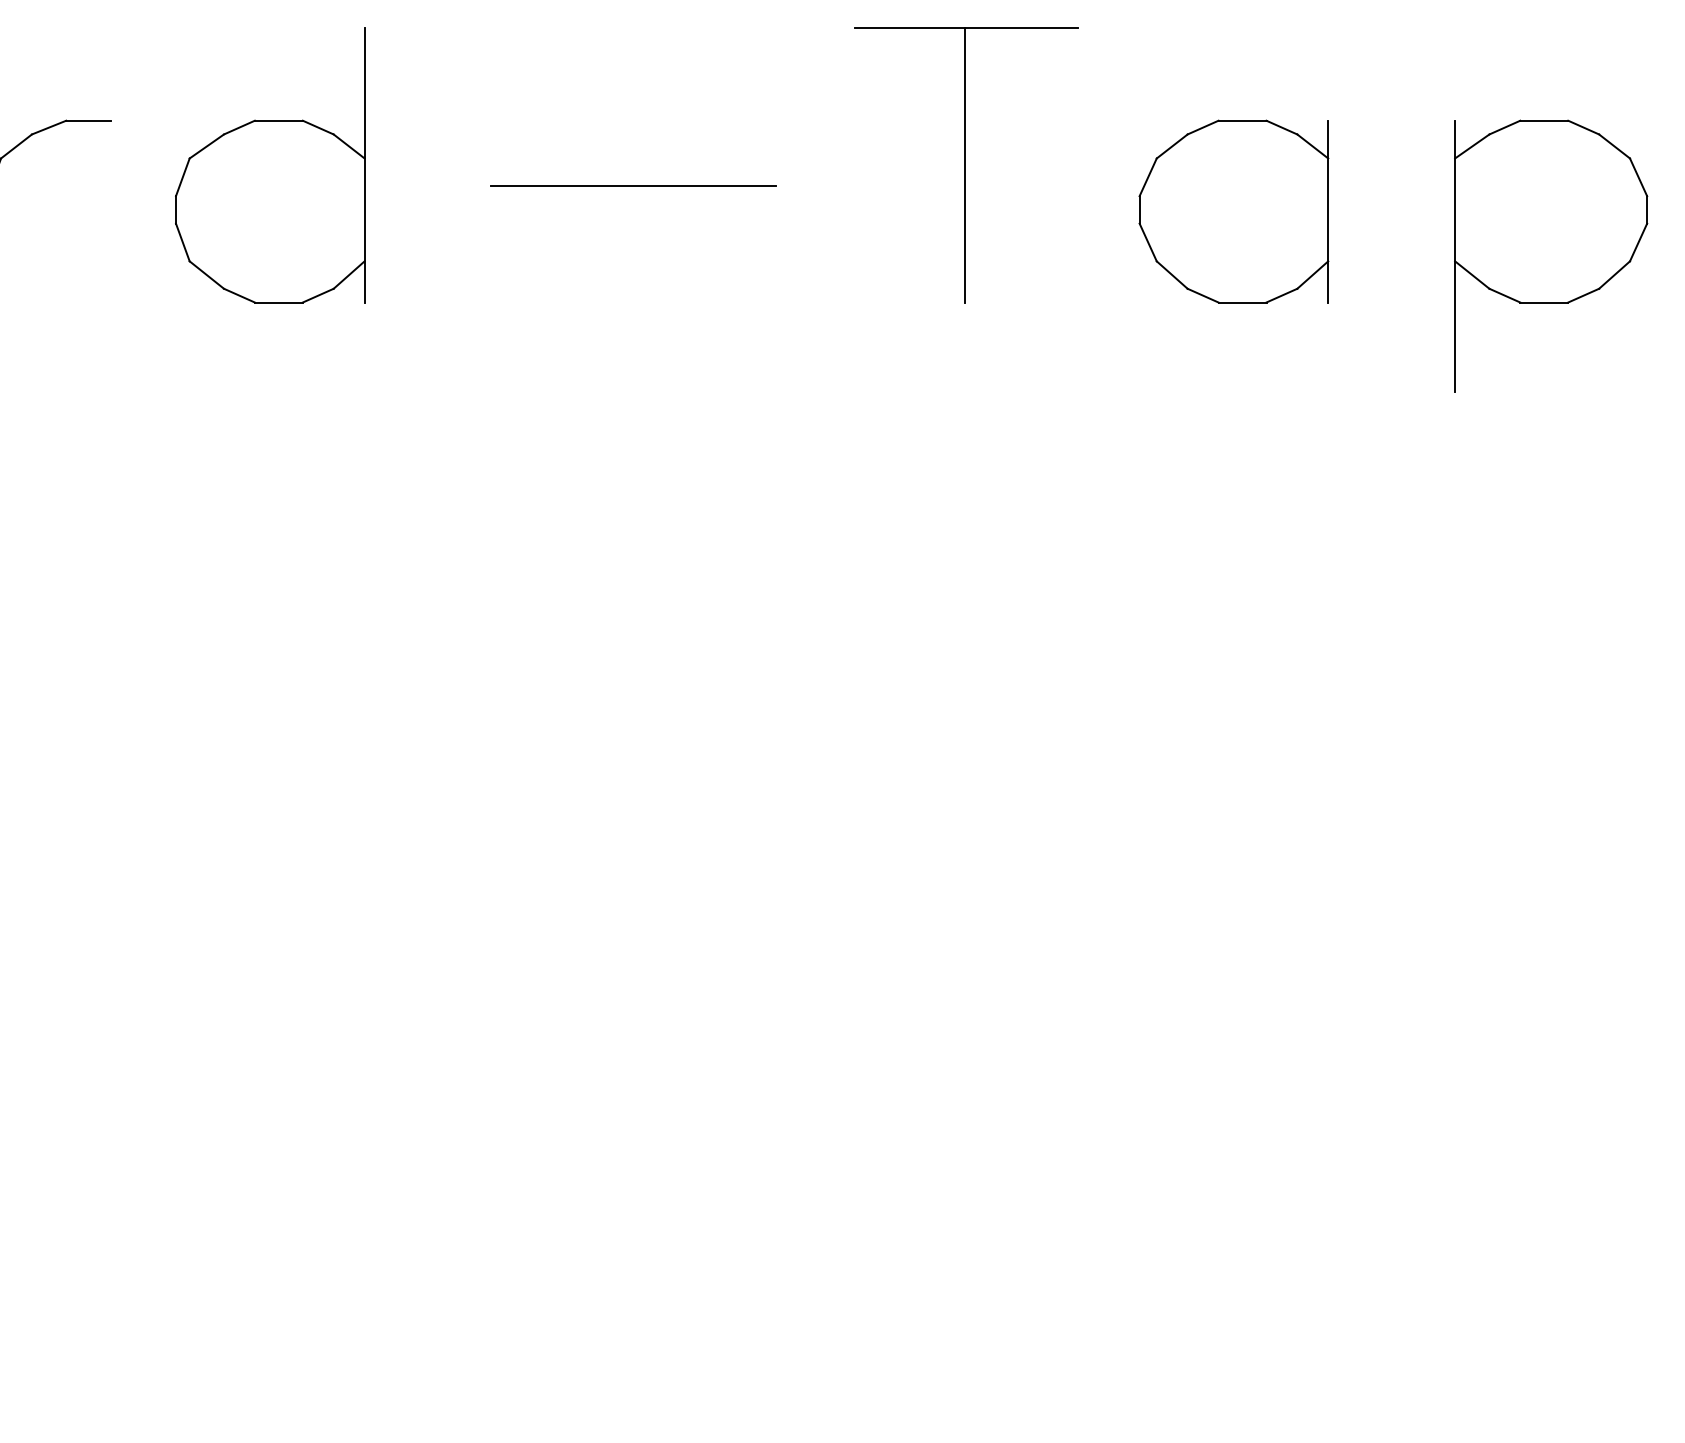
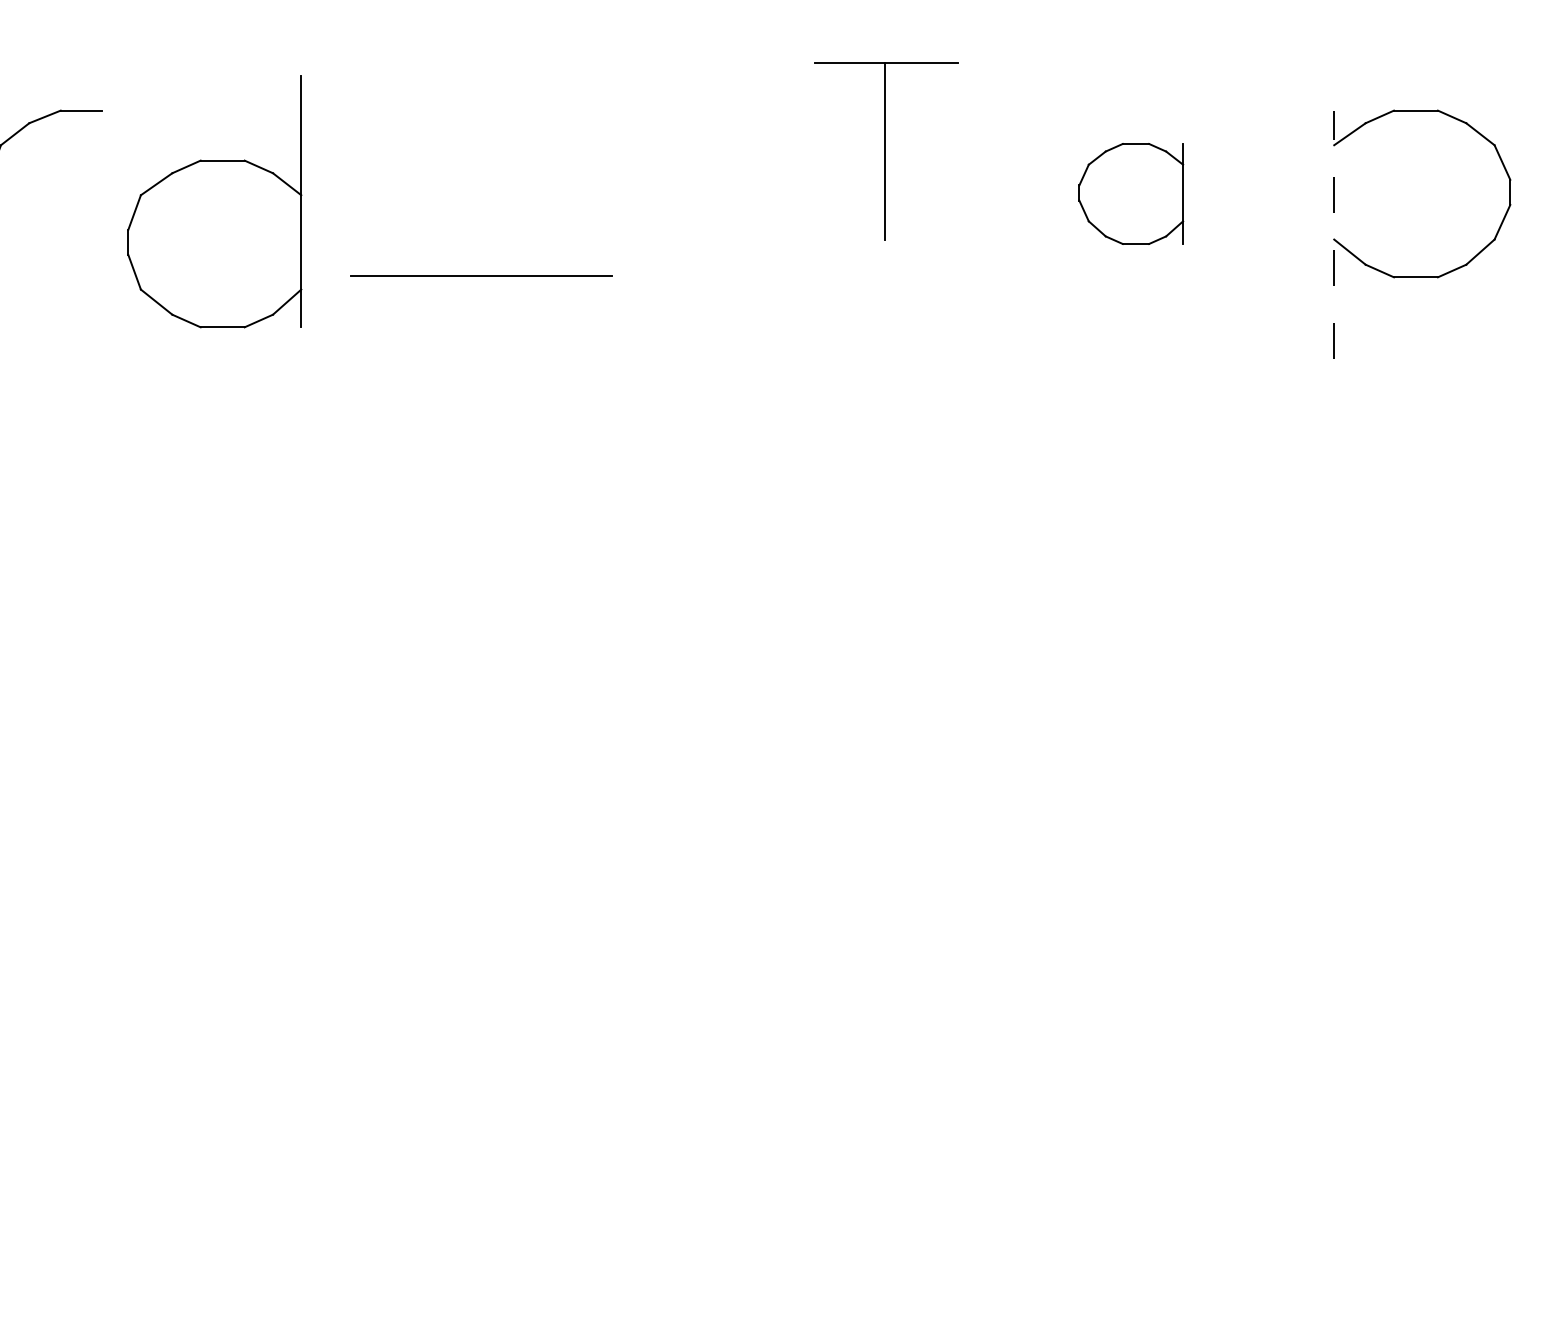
part: (269, 165) -> (214, 201), moved
part: (965, 165) -> (885, 151), size x0.7
line: (634, 184) -> (481, 275), moved
part: (1232, 211) -> (1130, 193), size x0.6
line: (1455, 255) -> (1334, 234), solid -> dashed

